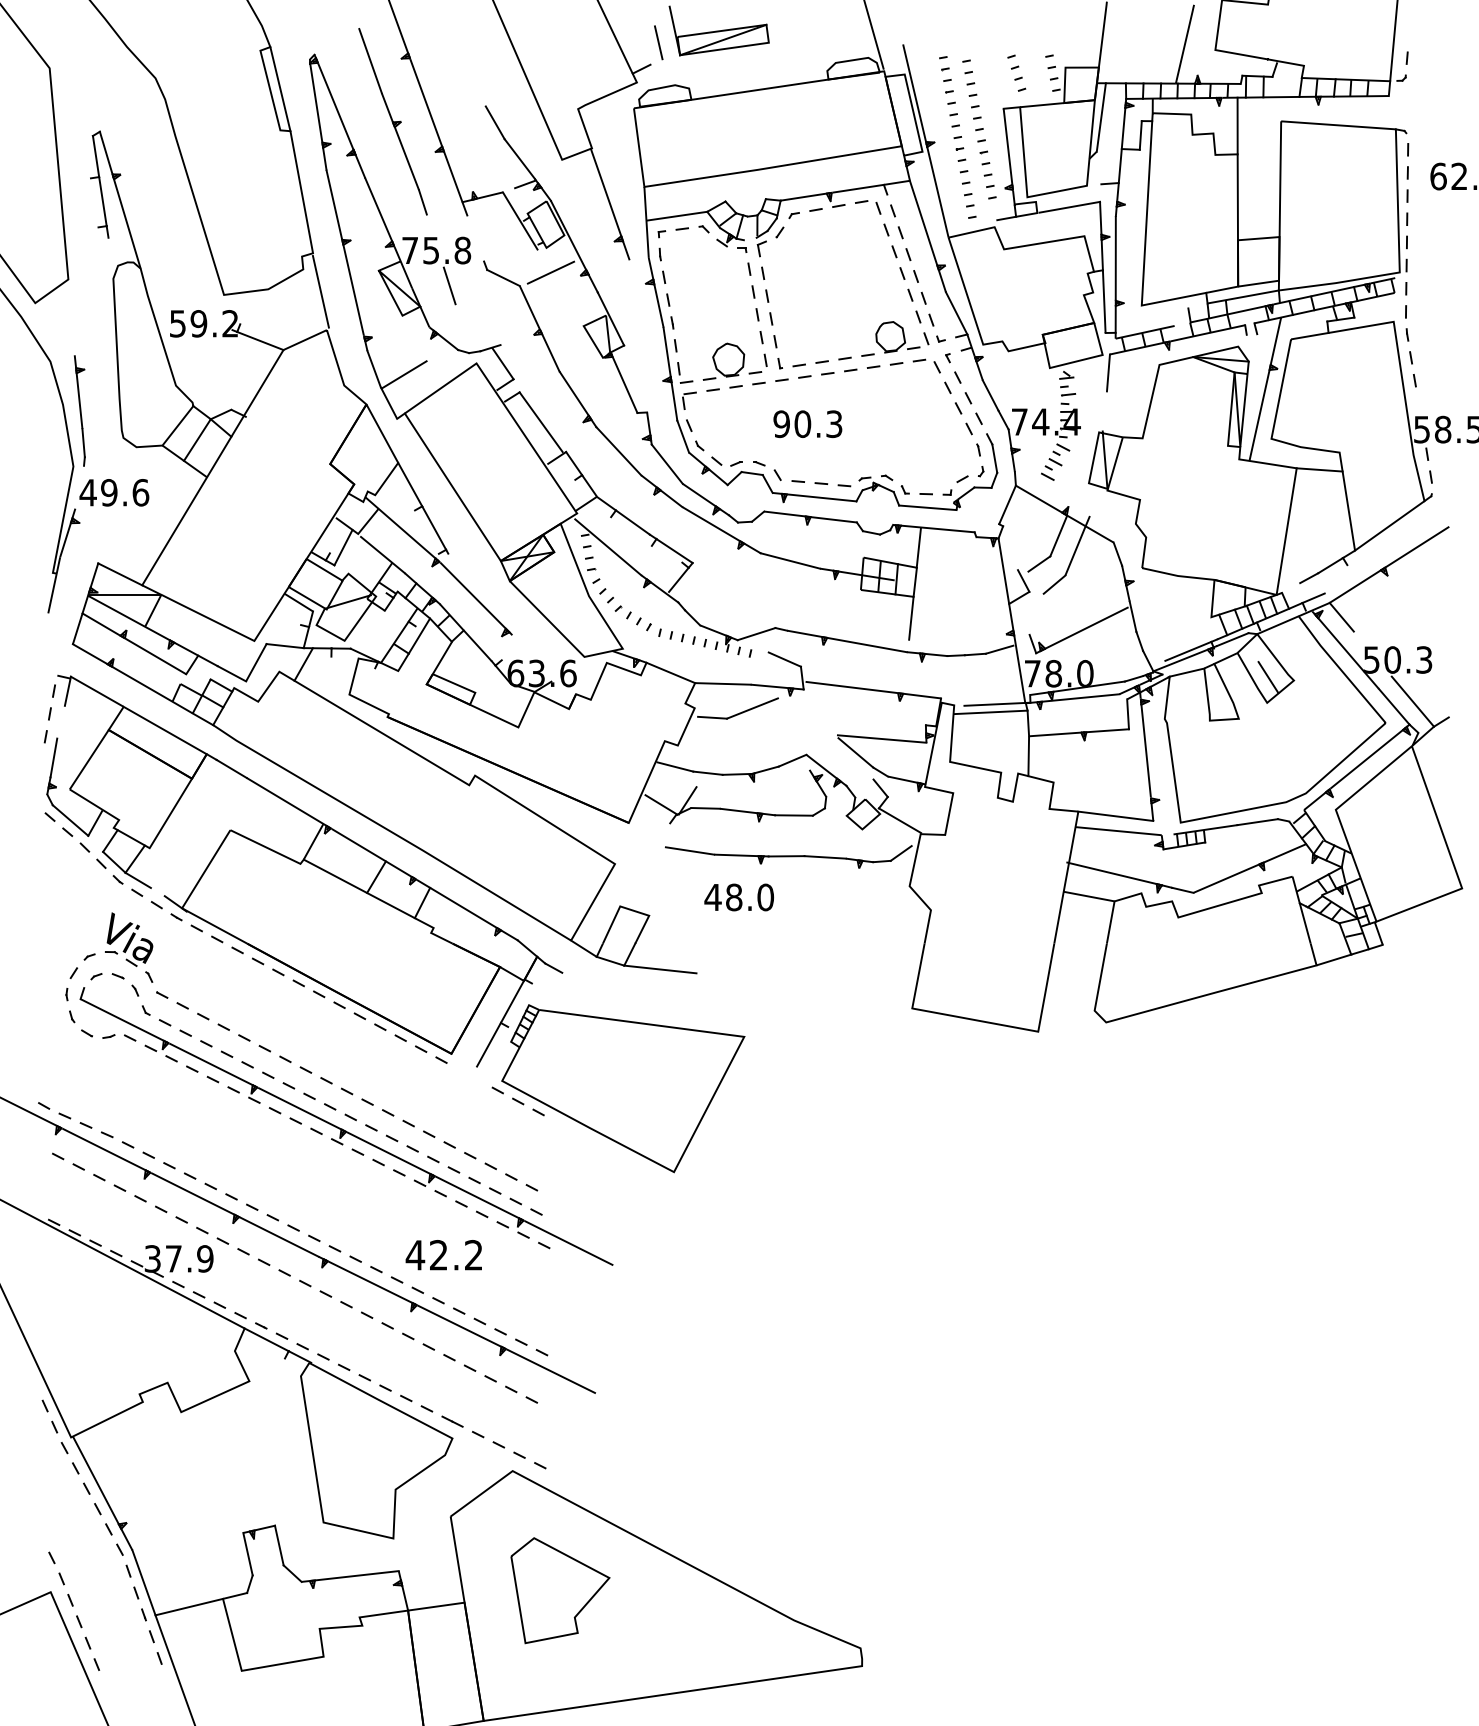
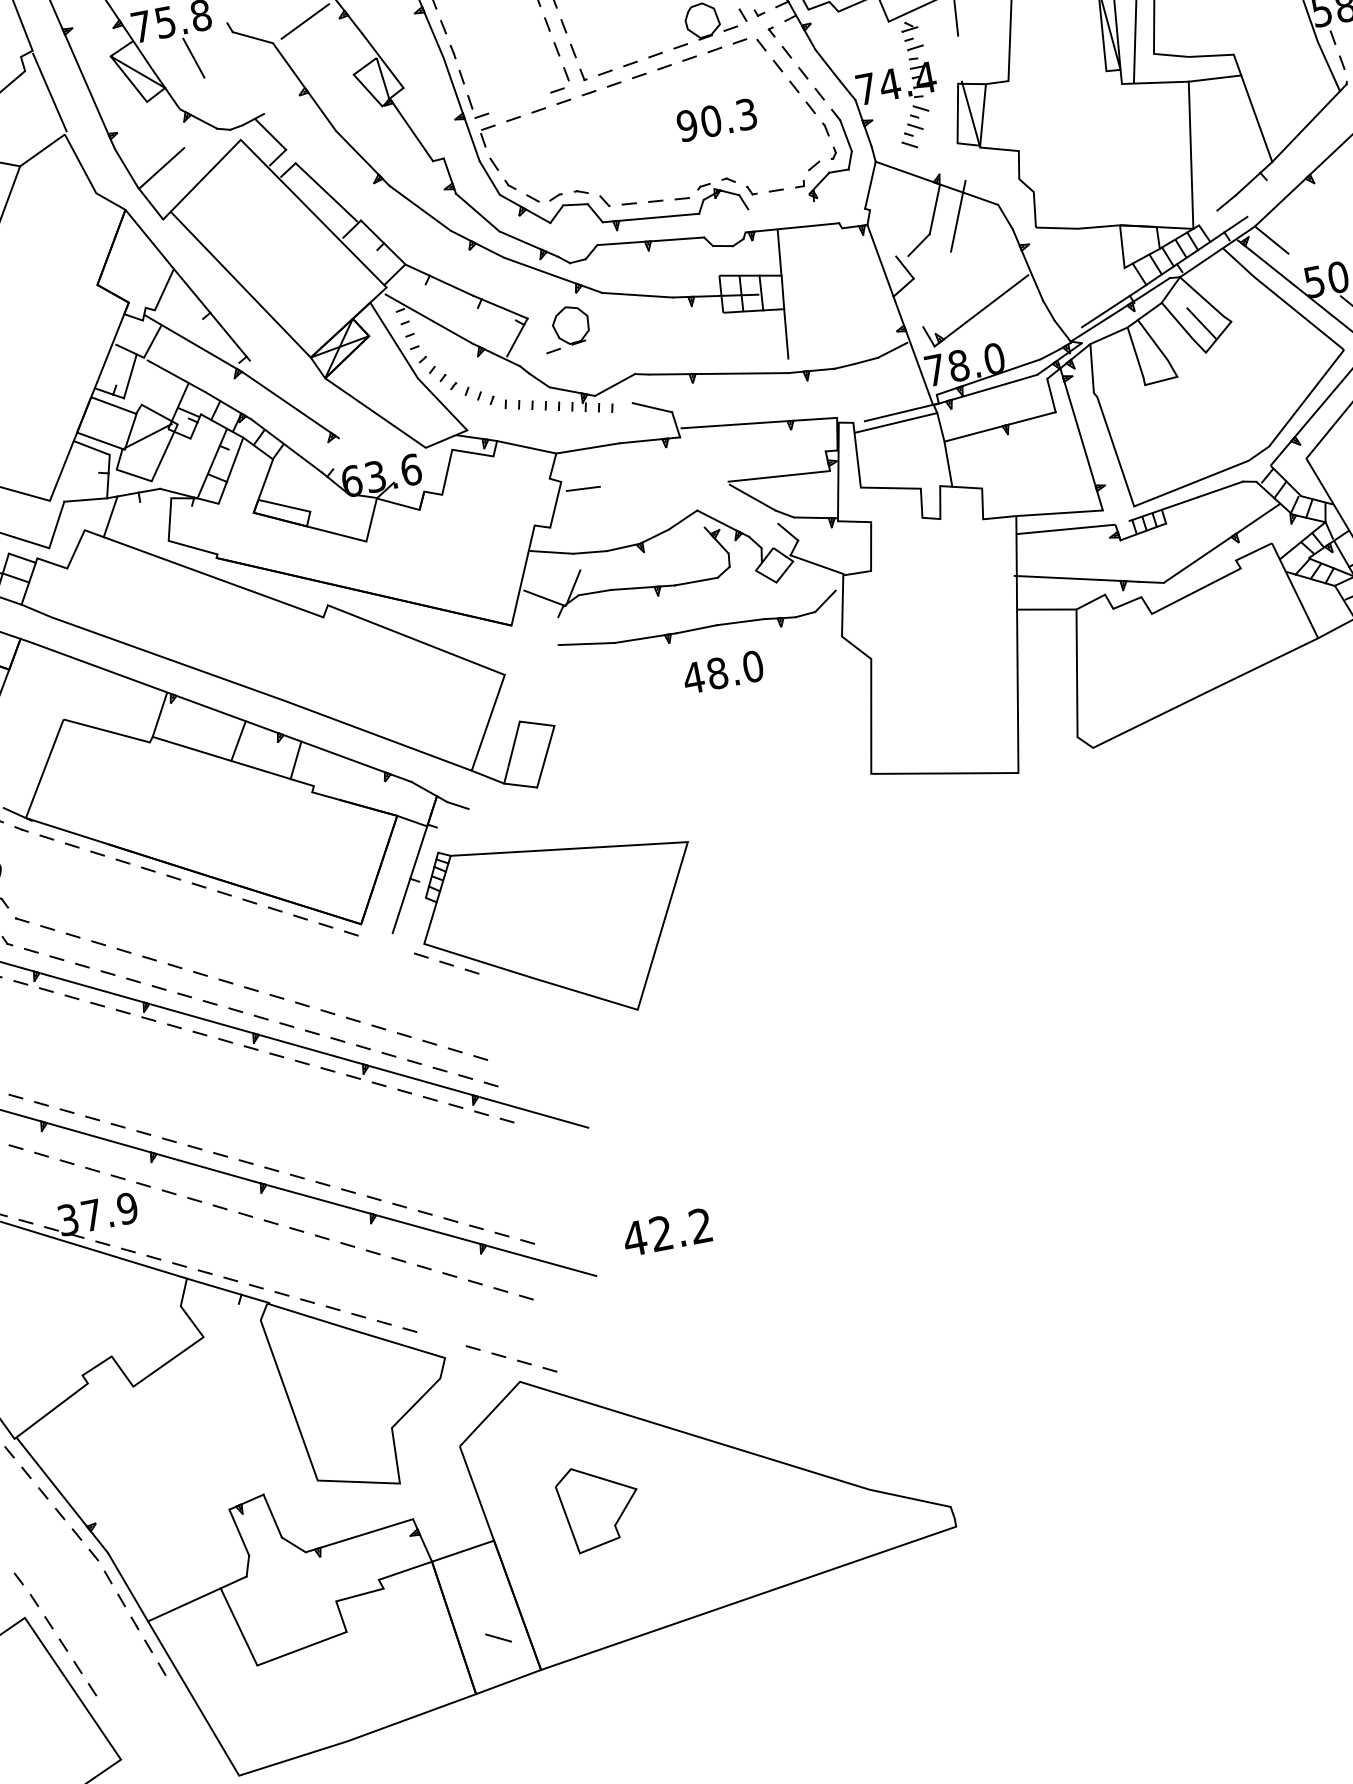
part: (723, 361) -> (565, 328), moved
text: (807, 424) -> (716, 120), moved
line: (927, 507) -> (780, 205), removed
line: (1054, 584) -> (940, 264), removed
line: (752, 708) -> (626, 469), removed
text: (738, 897) -> (722, 672), moved
line: (660, 969) -> (578, 784), removed
text: (443, 1255) -> (666, 1232), moved
line: (452, 1421) -> (498, 1637), moved
part: (560, 1590) -> (599, 1506), size x0.7

